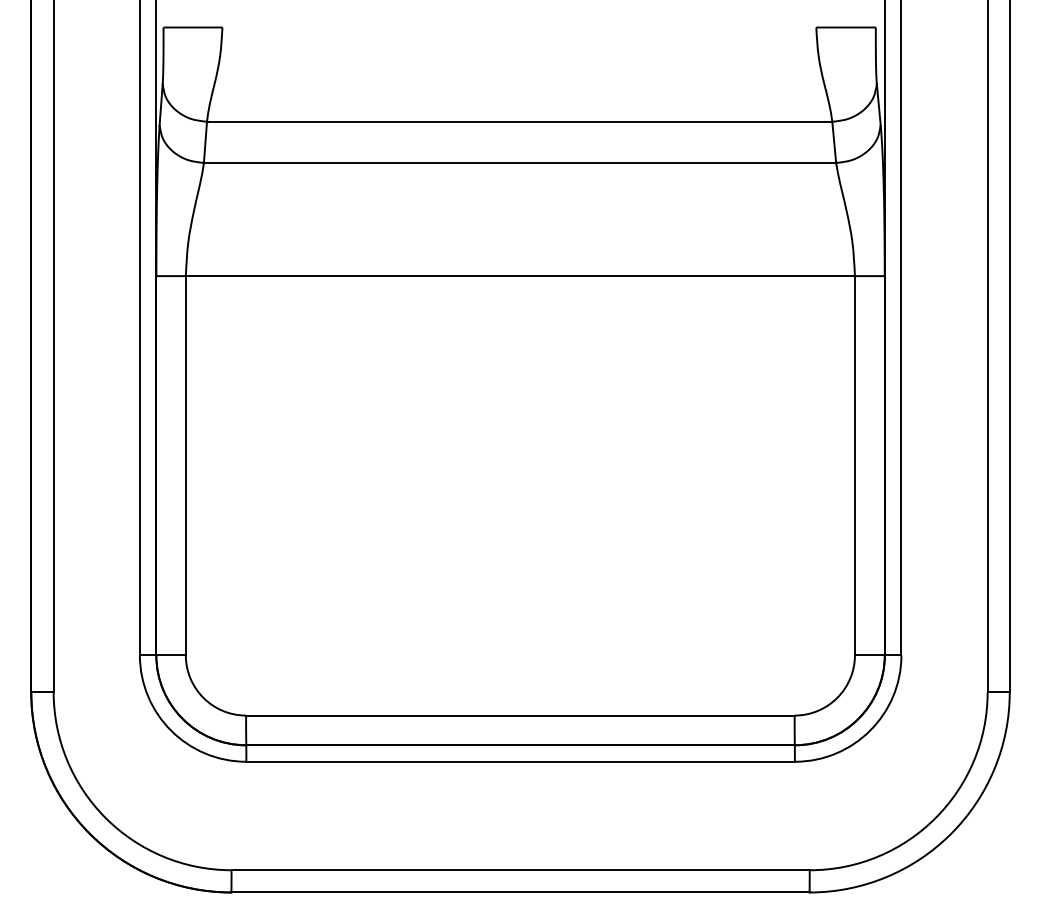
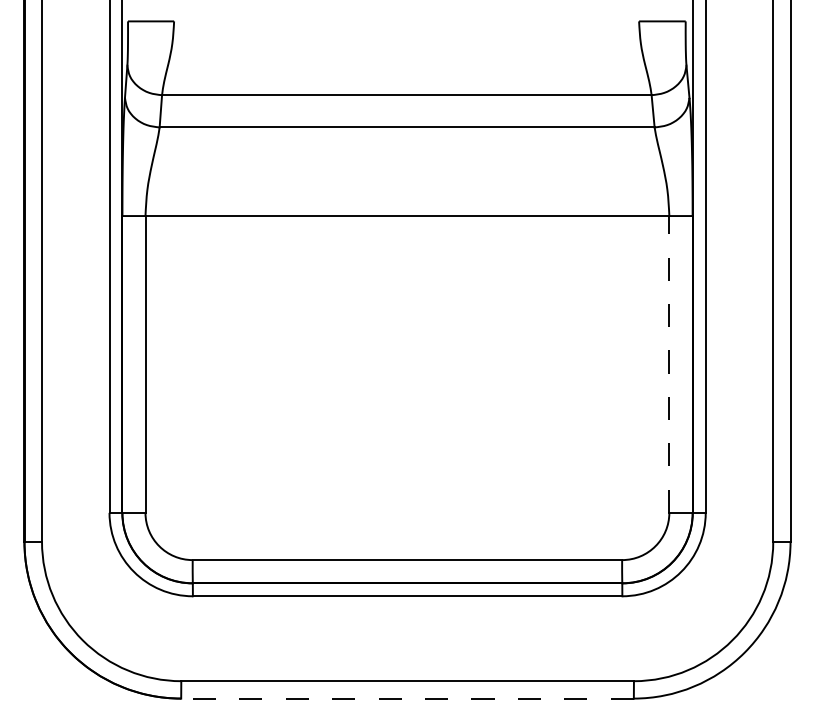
line: (854, 465) -> (668, 364), solid -> dashed
line: (520, 892) -> (407, 698), solid -> dashed

